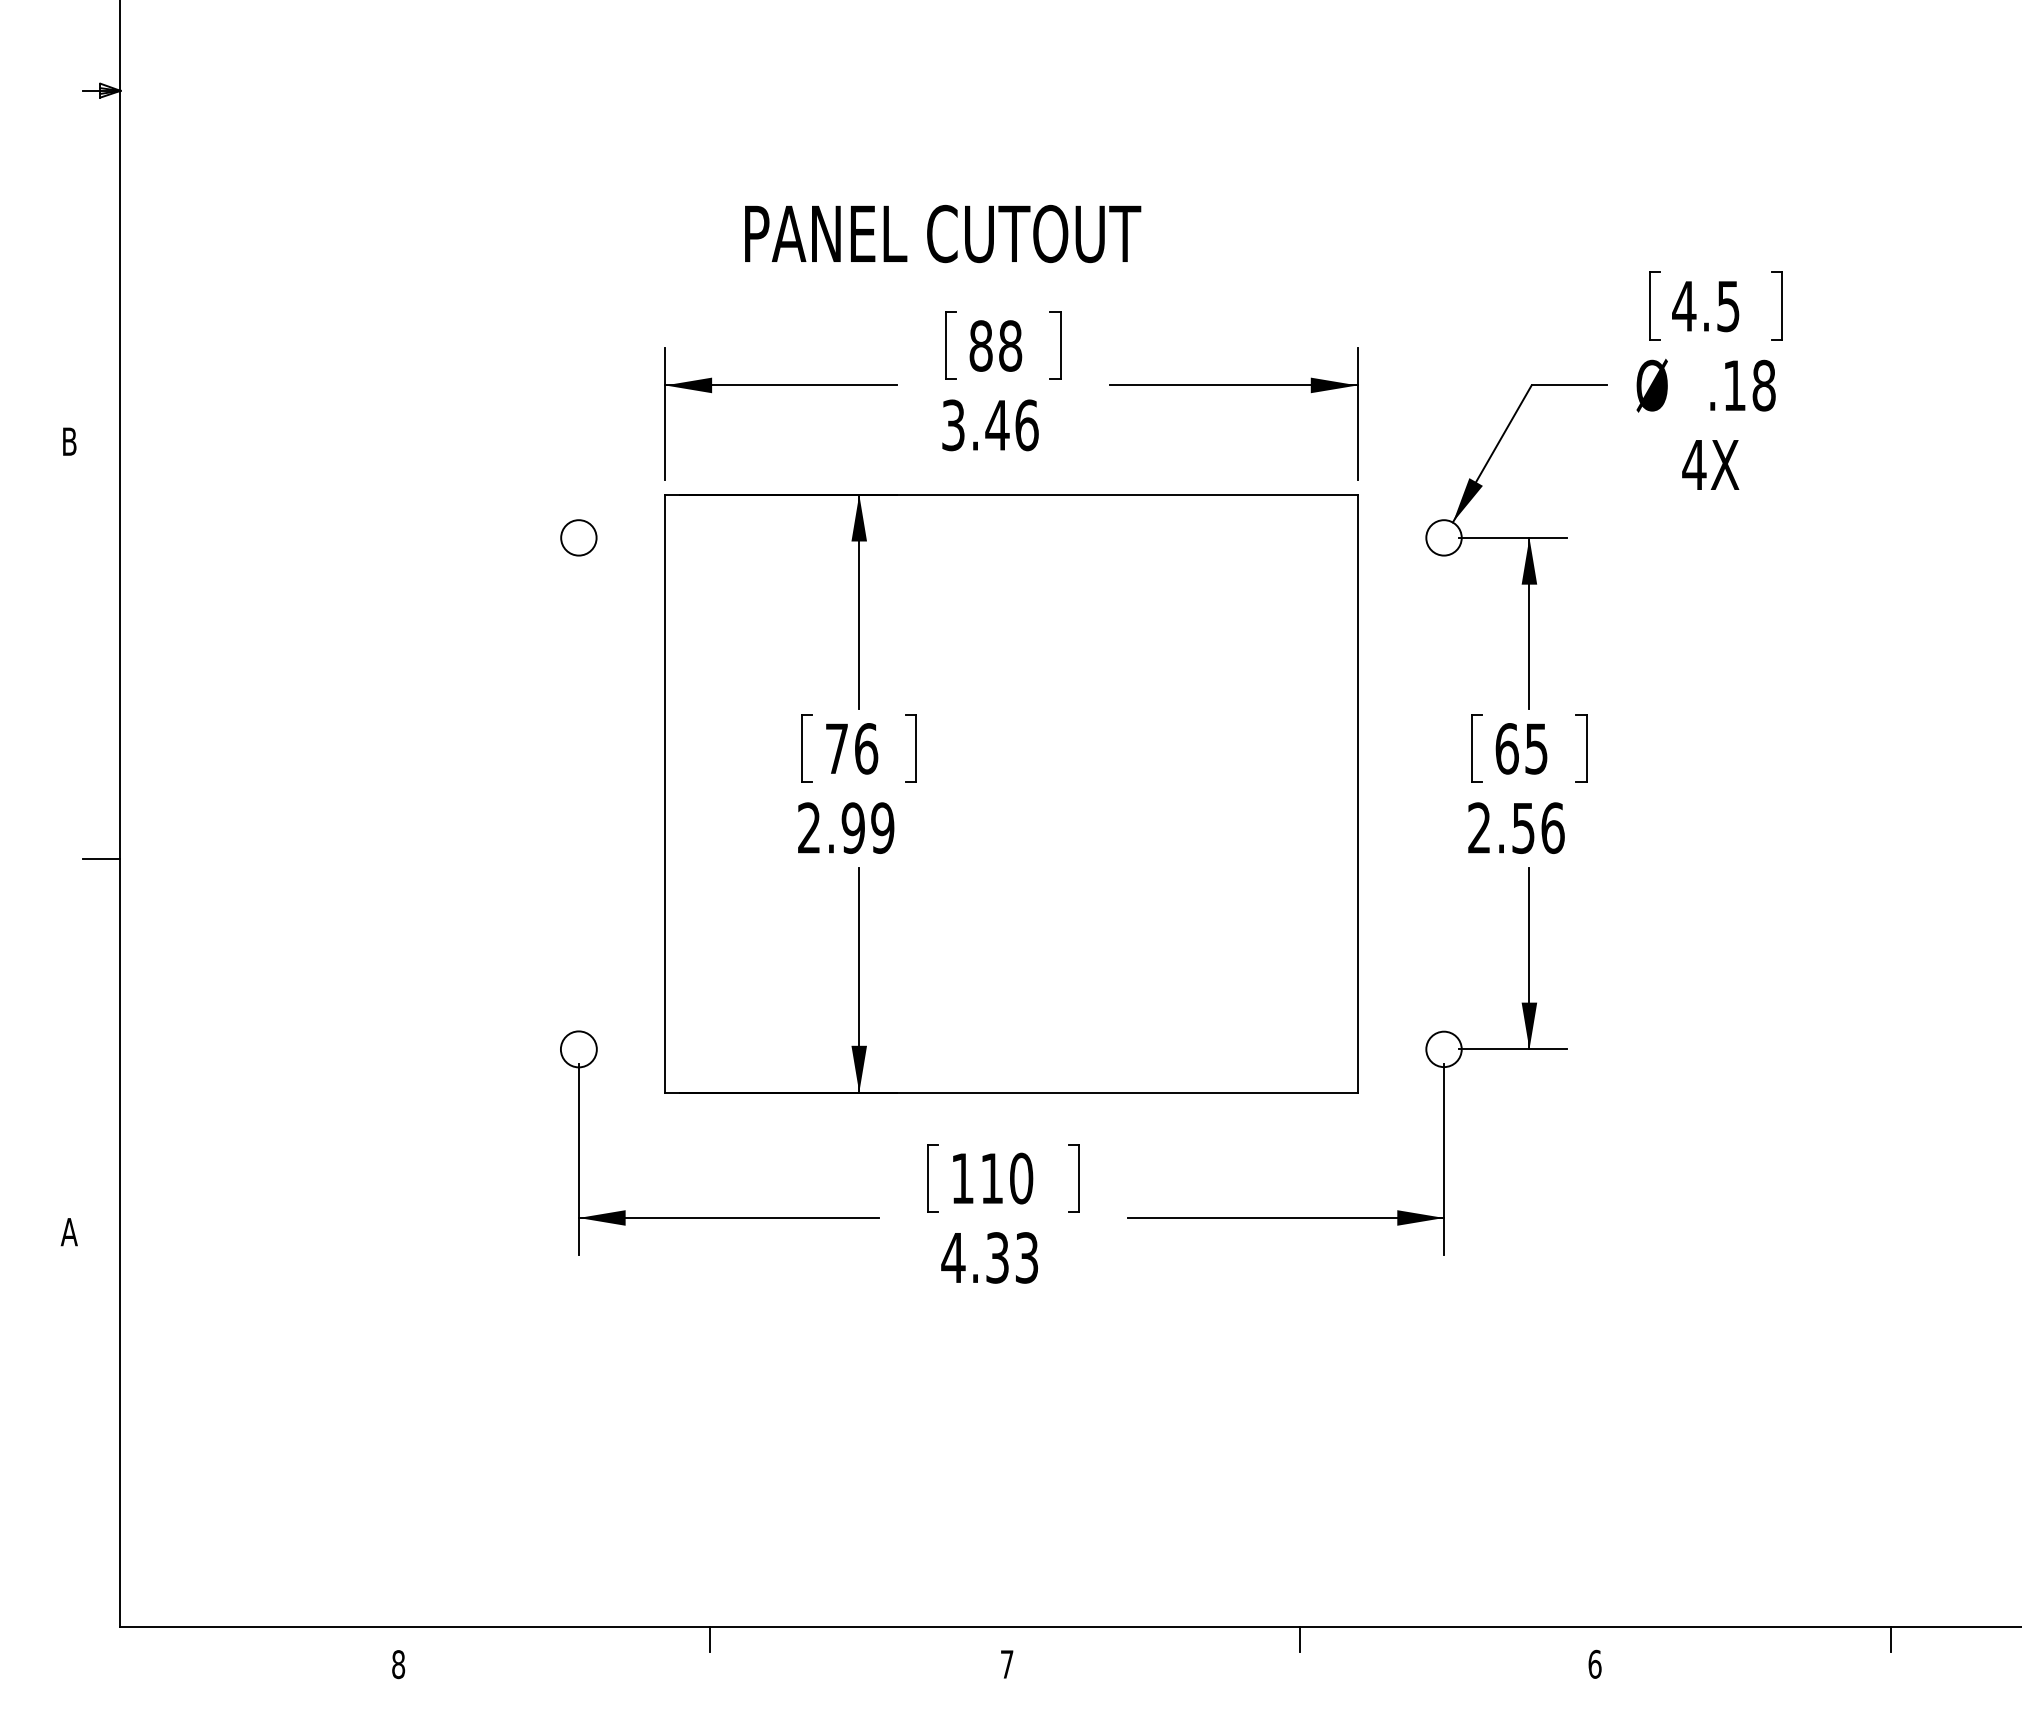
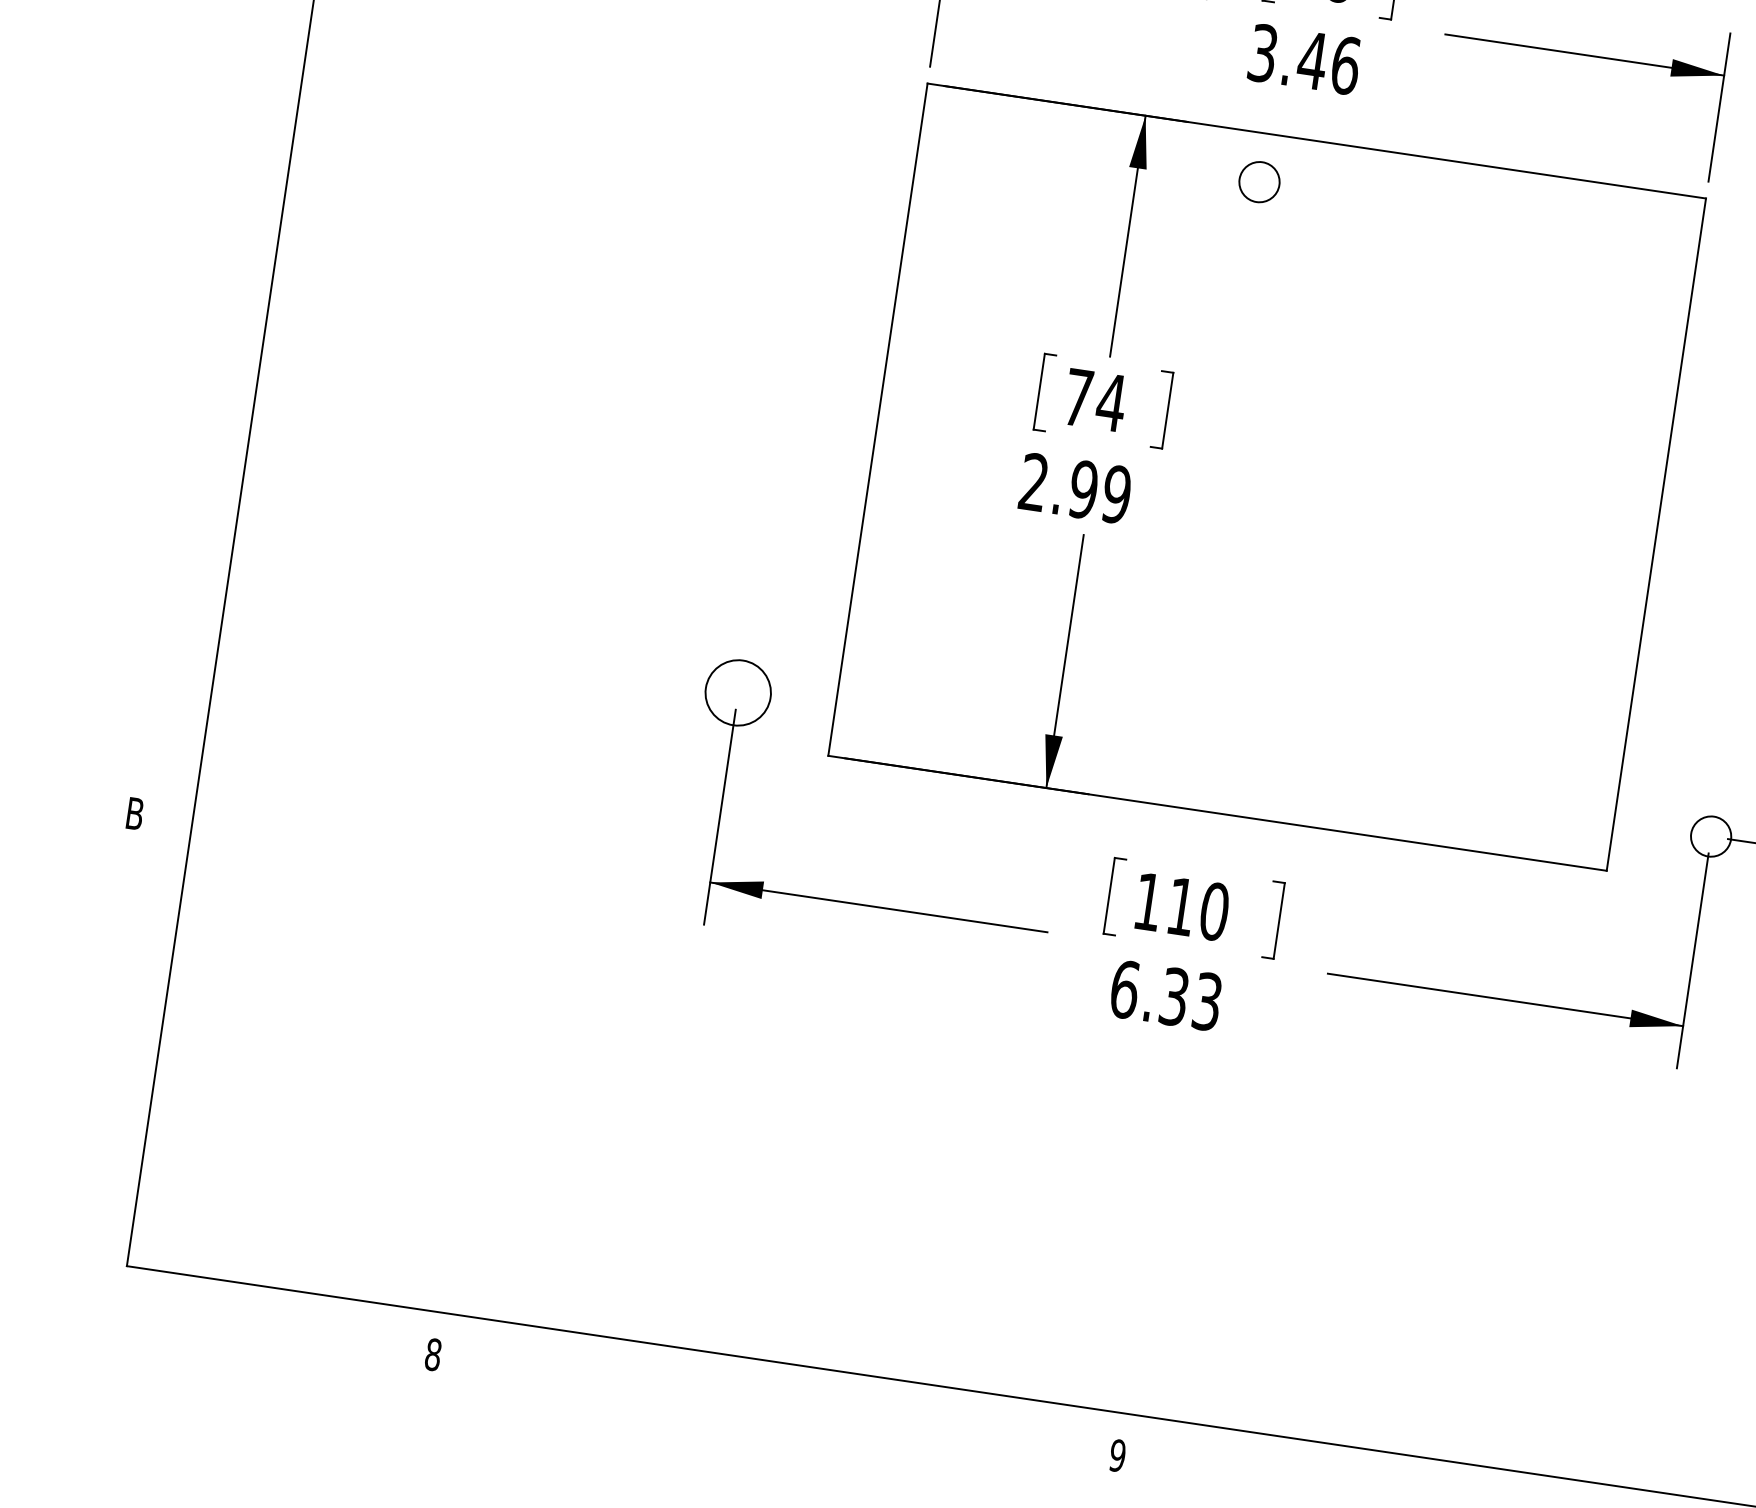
circle: (578, 537) -> (1259, 181), moved
text: (866, 748) -> (1111, 402), 76 -> 74
line: (101, 858) -> (233, 398), removed
circle: (578, 1049) -> (737, 692), size x1.6
text: (68, 1232) -> (133, 814), A -> B
text: (953, 1257) -> (1124, 989), 4.33 -> 6.33
line: (710, 1639) -> (788, 1378), removed
line: (1300, 1639) -> (1451, 1476), removed
text: (1006, 1664) -> (1116, 1455), 7 -> 9

